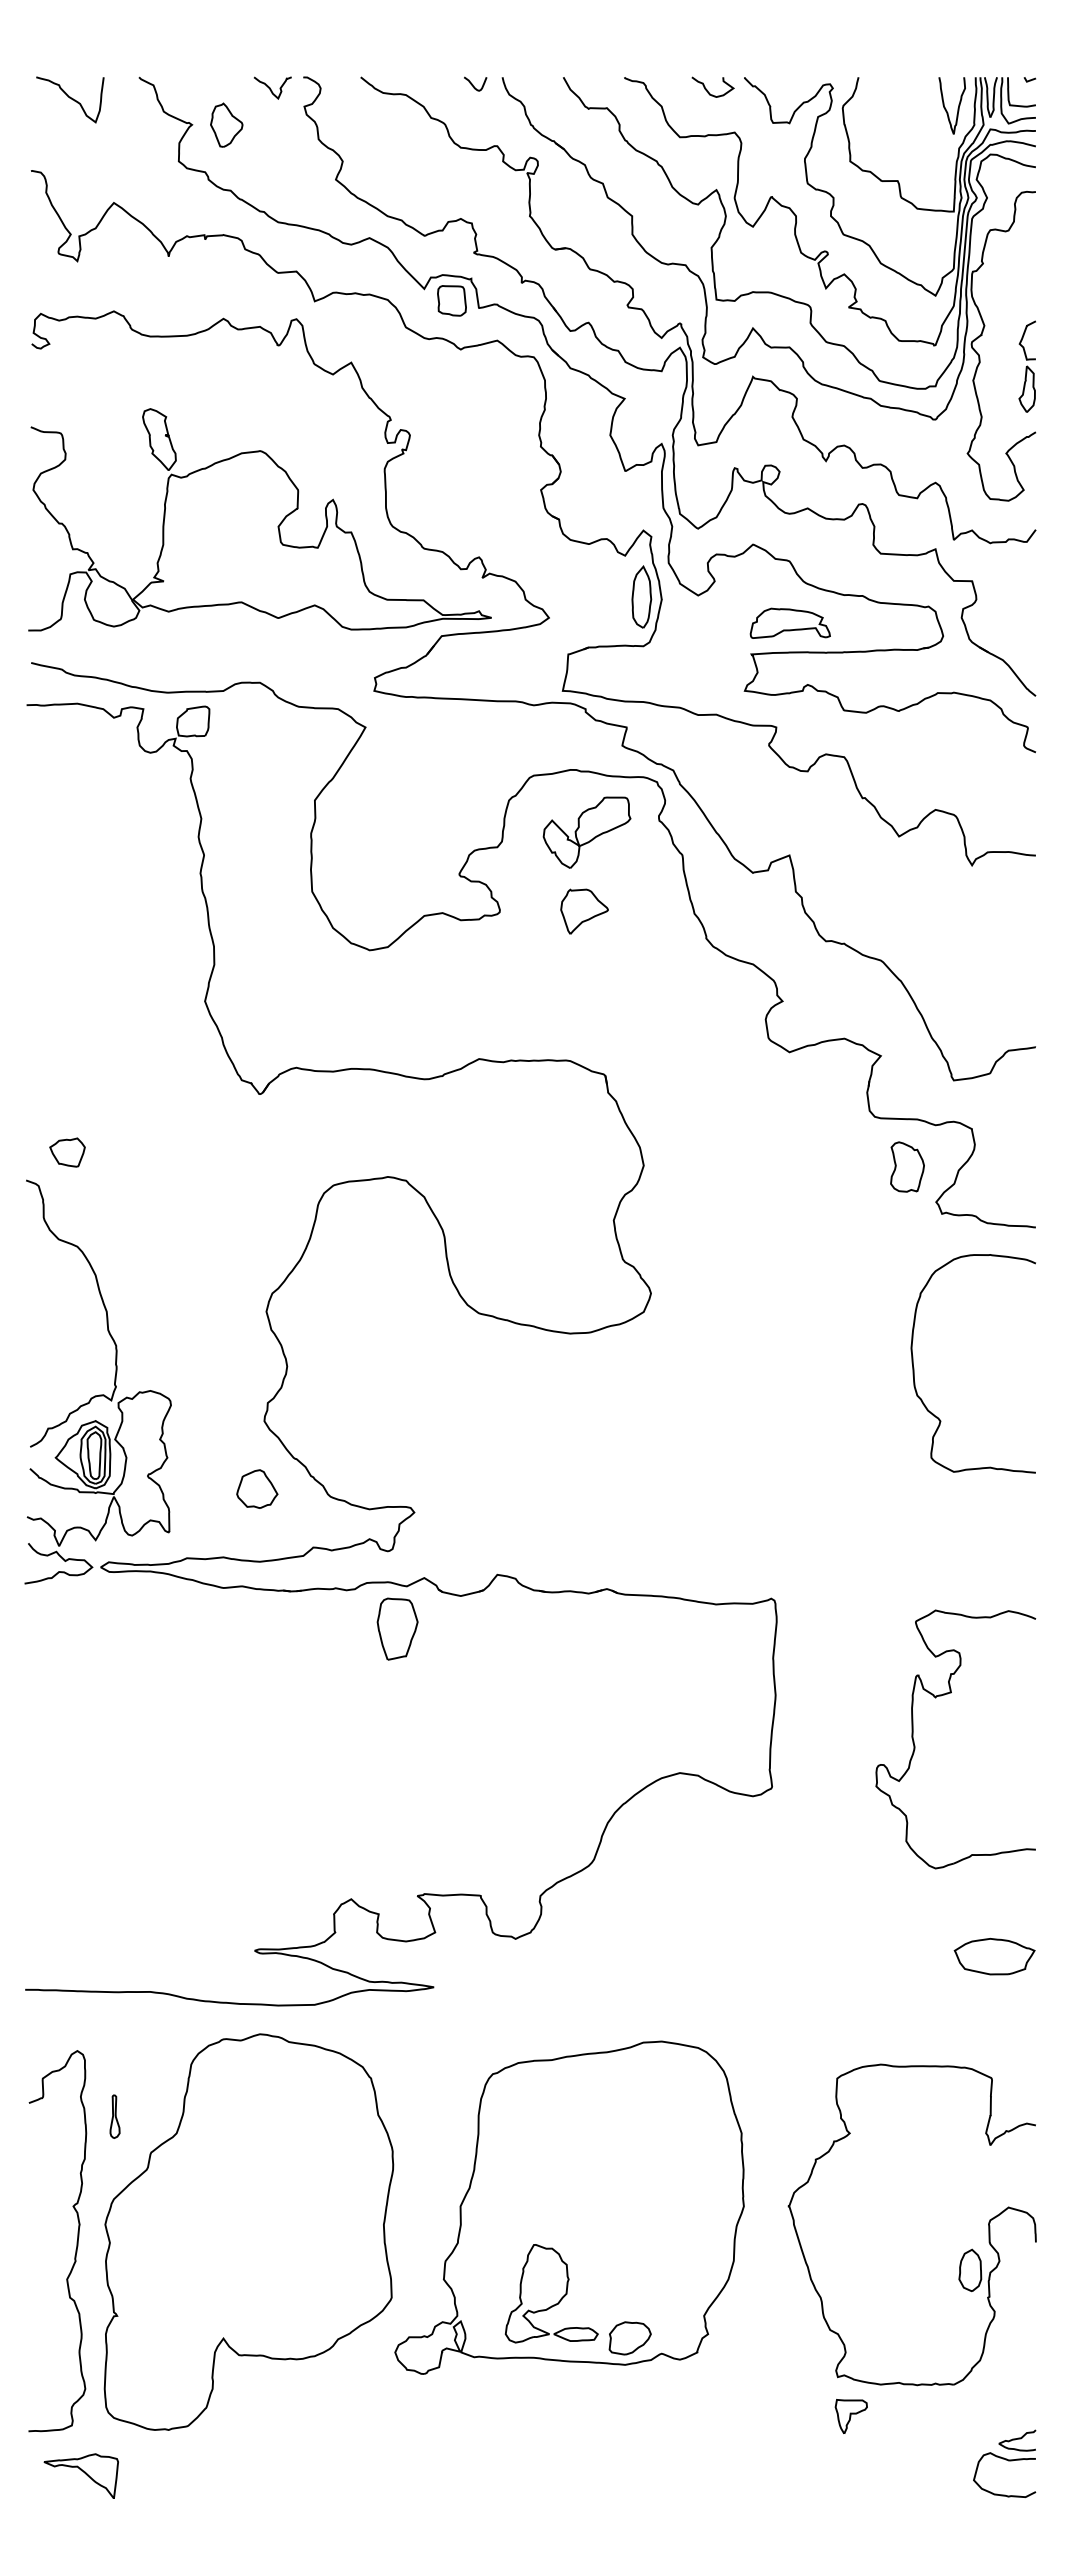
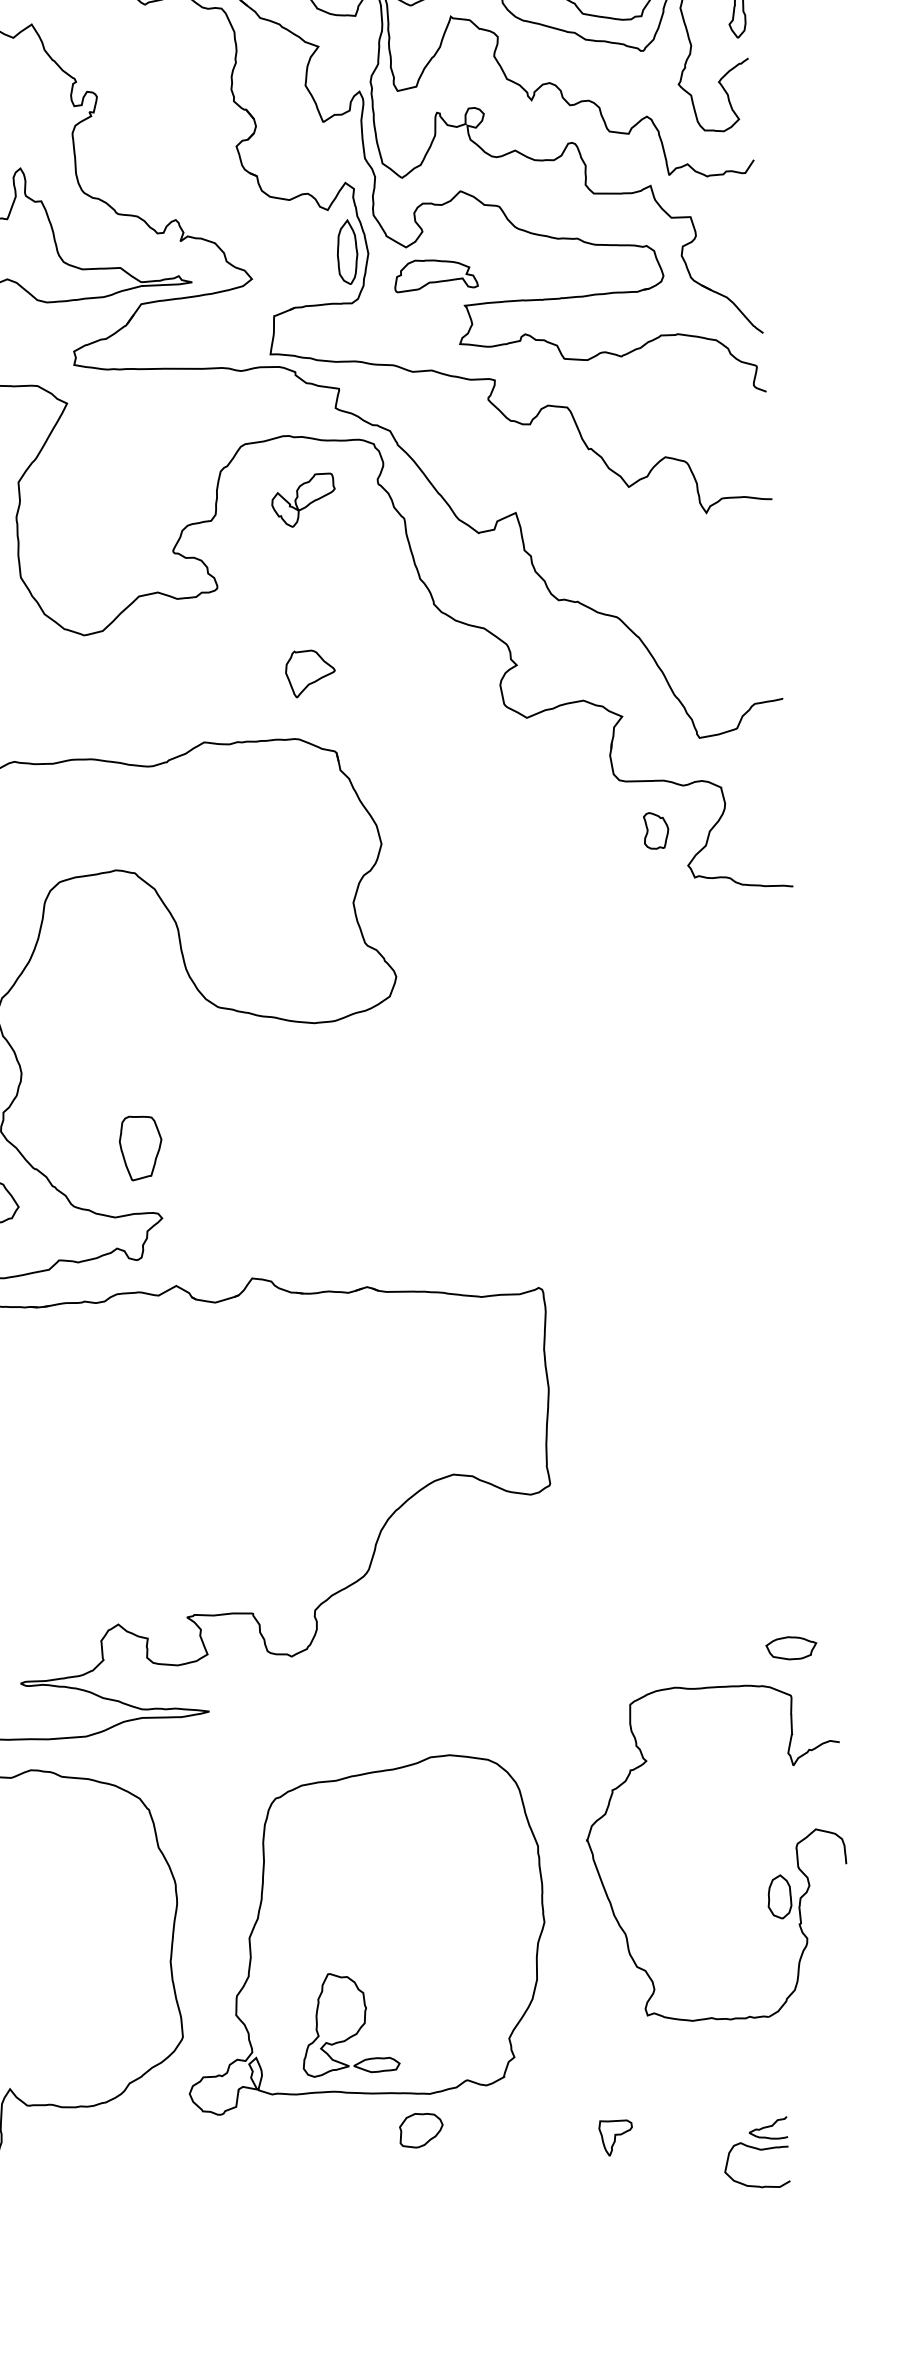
part: (789, 622) -> (434, 274), moved
part: (586, 832) -> (303, 500), size x0.7
part: (584, 911) -> (310, 673), moved
part: (907, 1166) -> (656, 830), size x0.7
curve: (914, 1367) -> (674, 1039), removed
part: (397, 1628) -> (140, 1147), moved
part: (915, 1745) -> (697, 1432), removed
part: (994, 1956) -> (791, 1647), size x0.6
part: (963, 2253) -> (771, 1879), moved
part: (629, 2338) -> (420, 2130), moved
part: (850, 2416) -> (615, 2137), moved
part: (1004, 2463) -> (756, 2153), moved

